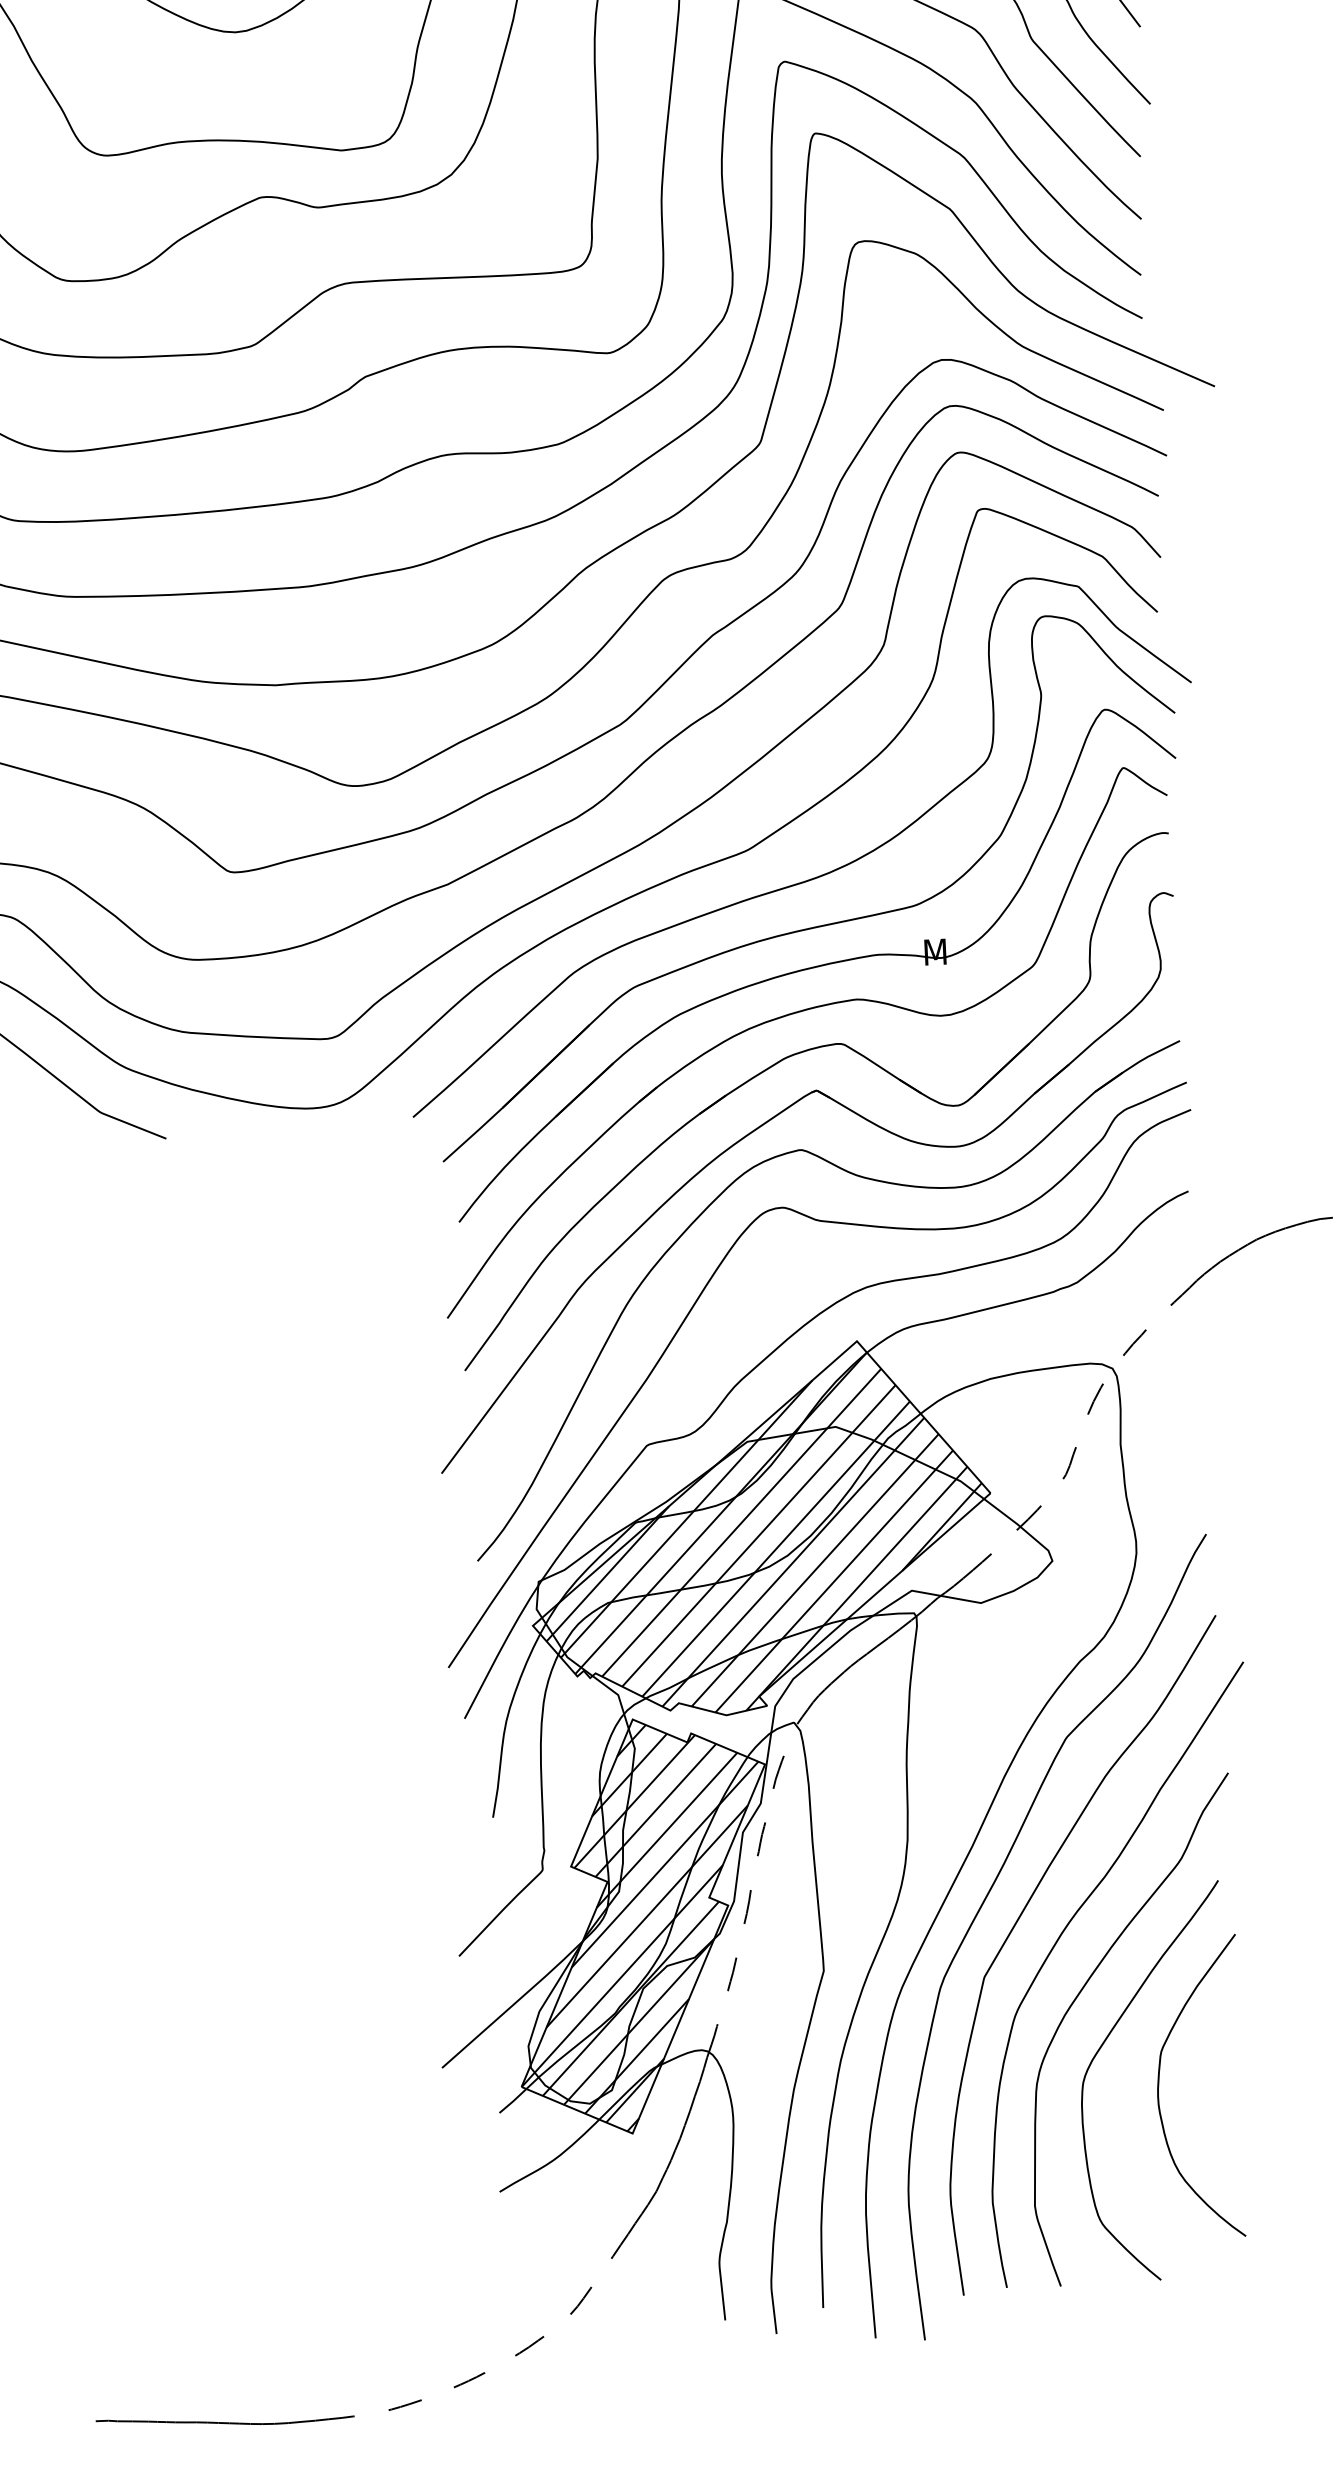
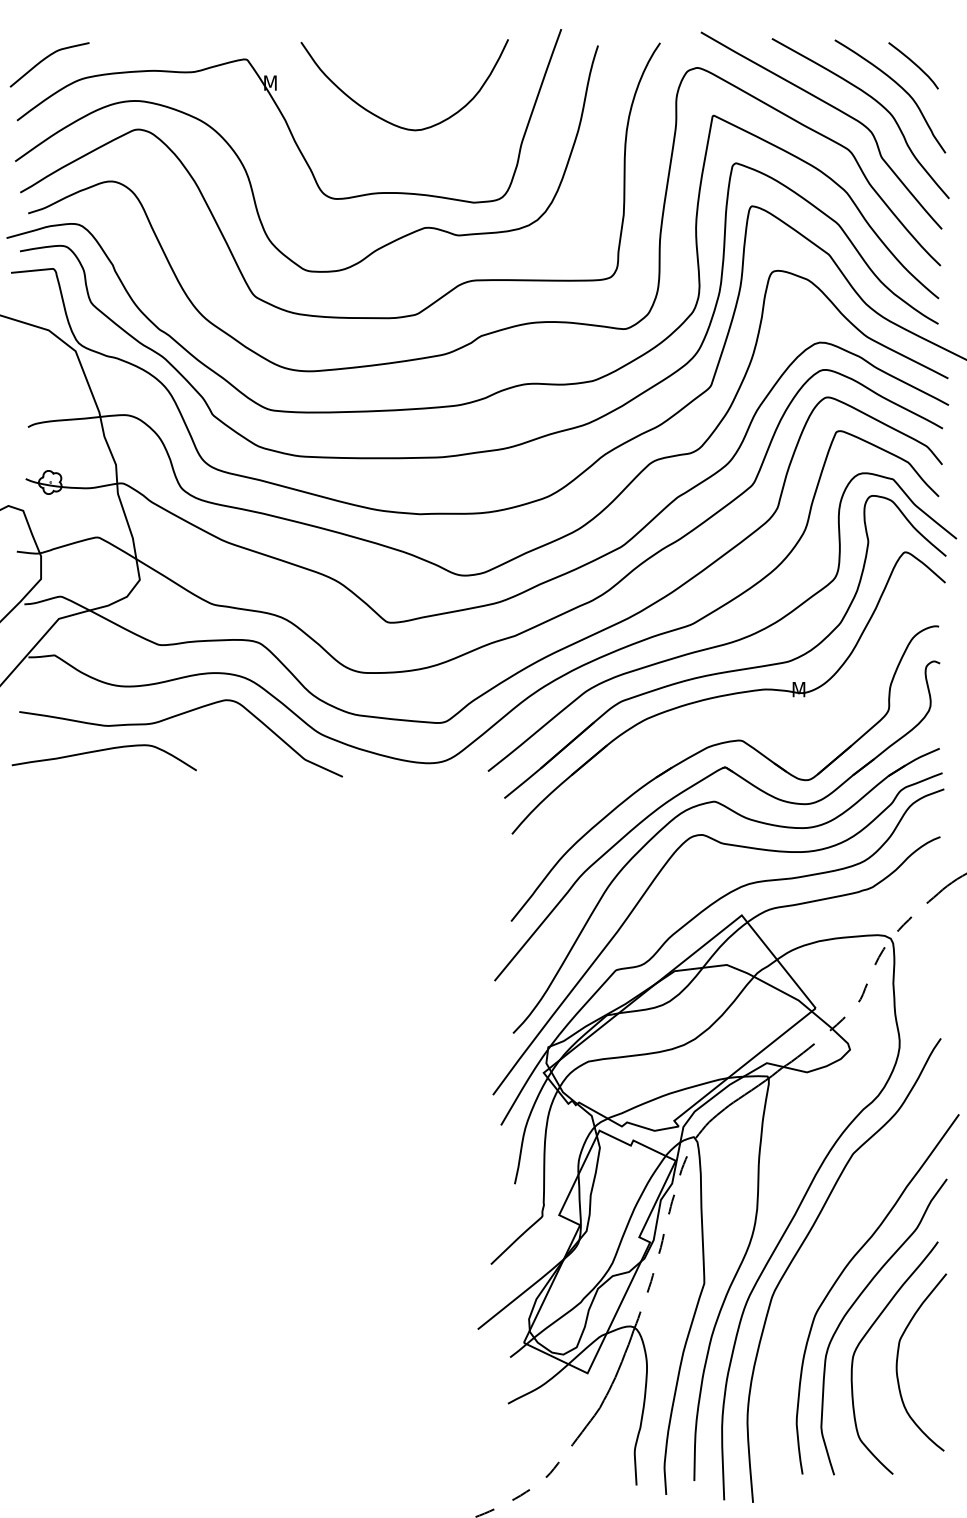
part: (794, 1015) -> (714, 722), removed
hatch: (761, 1533) -> (680, 1025), removed
curve: (1021, 1918) -> (821, 1258), removed
hatch: (639, 1927) -> (597, 1252), removed

